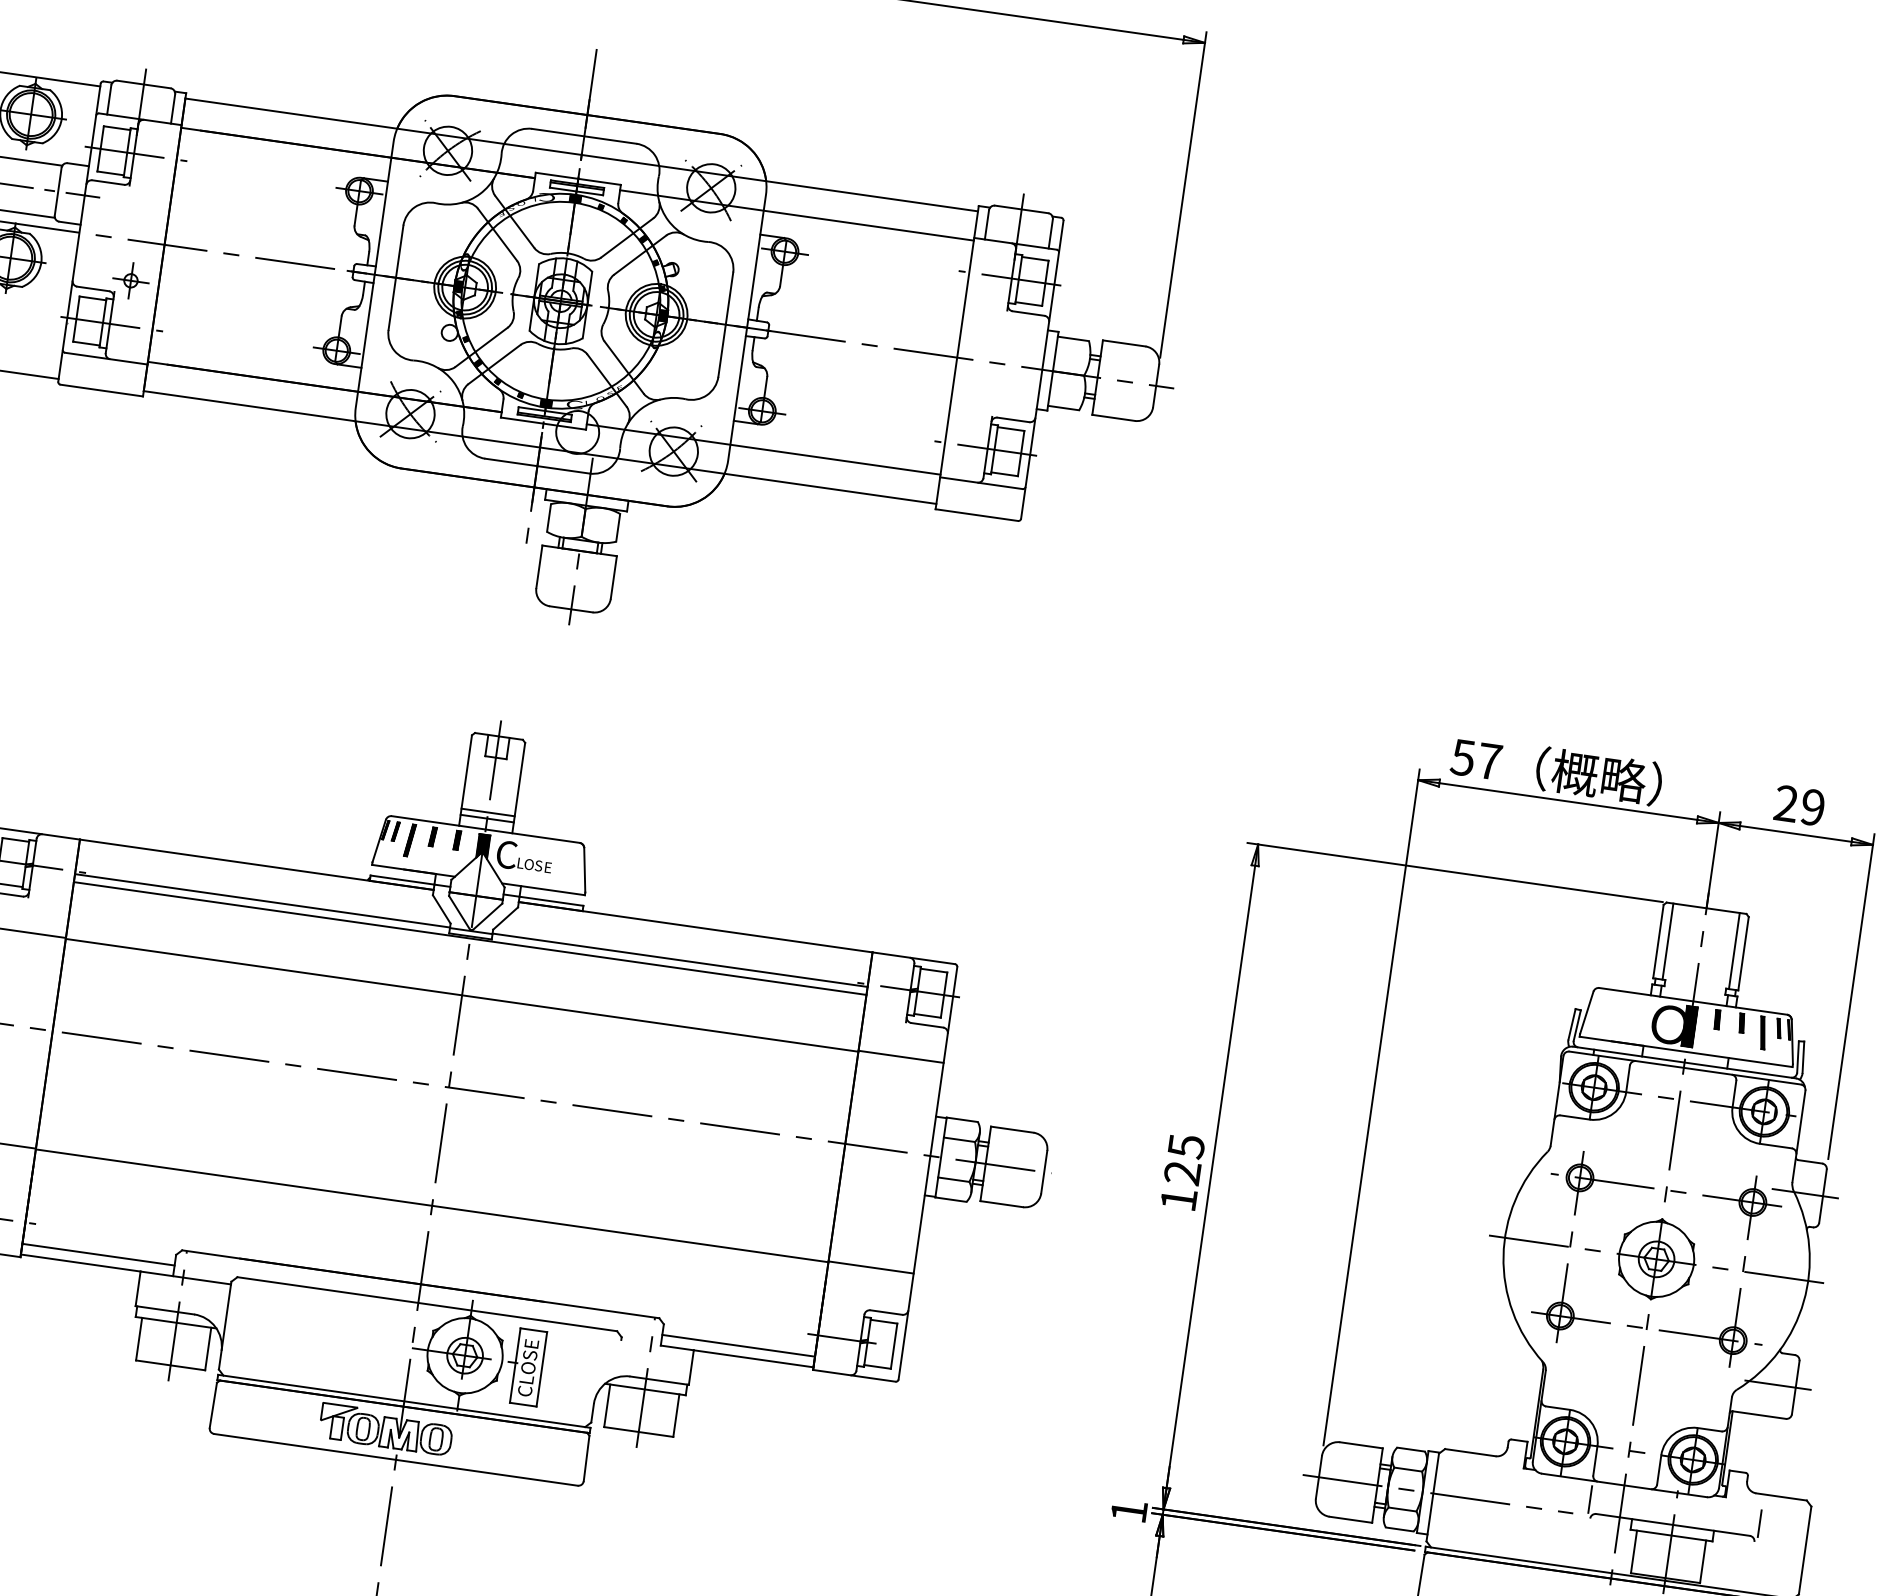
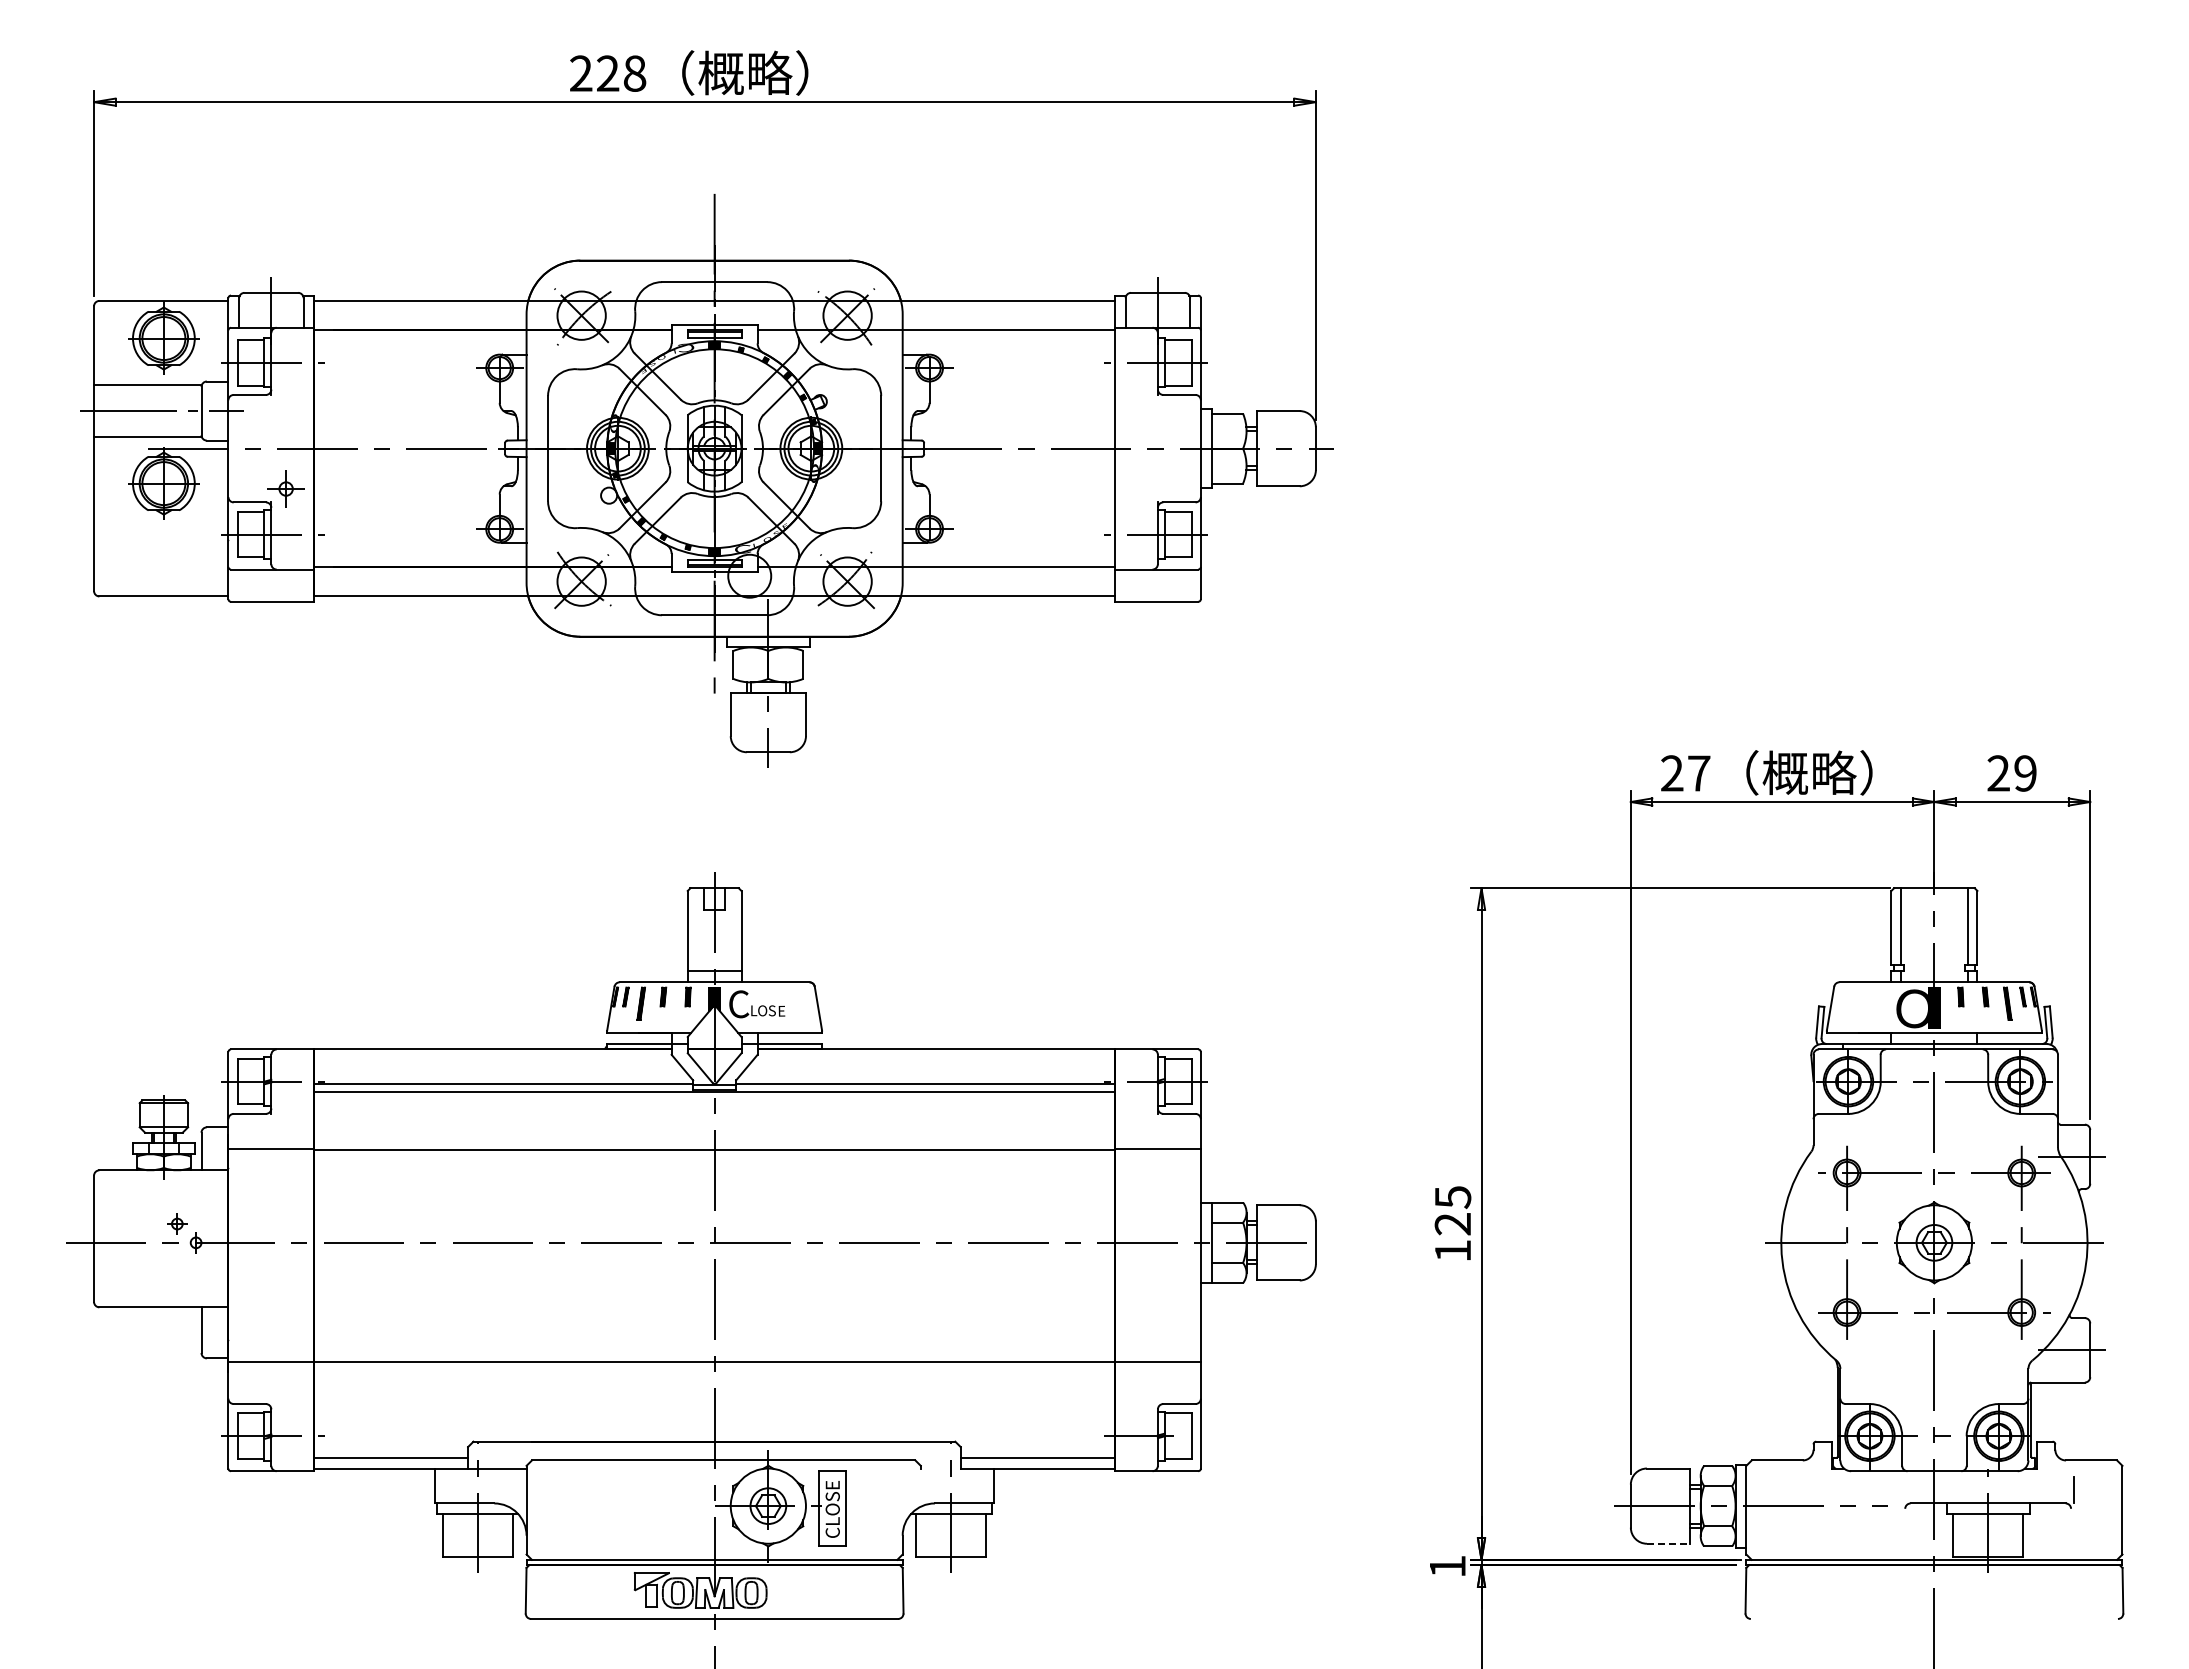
text: (1462, 757) -> (1671, 773), 57 -> 27
line: (487, 812) -> (714, 965), removed
line: (1590, 1499) -> (1902, 1489), removed
line: (1350, 1519) -> (1668, 1543), solid -> dashed

